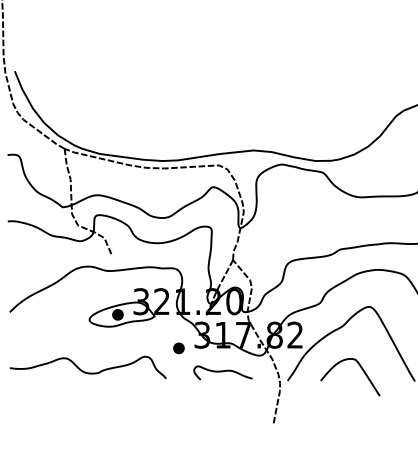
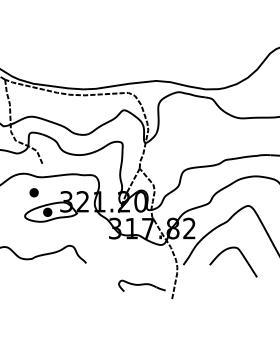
part: (178, 348) -> (33, 192), moved
part: (222, 372) -> (141, 285), moved

